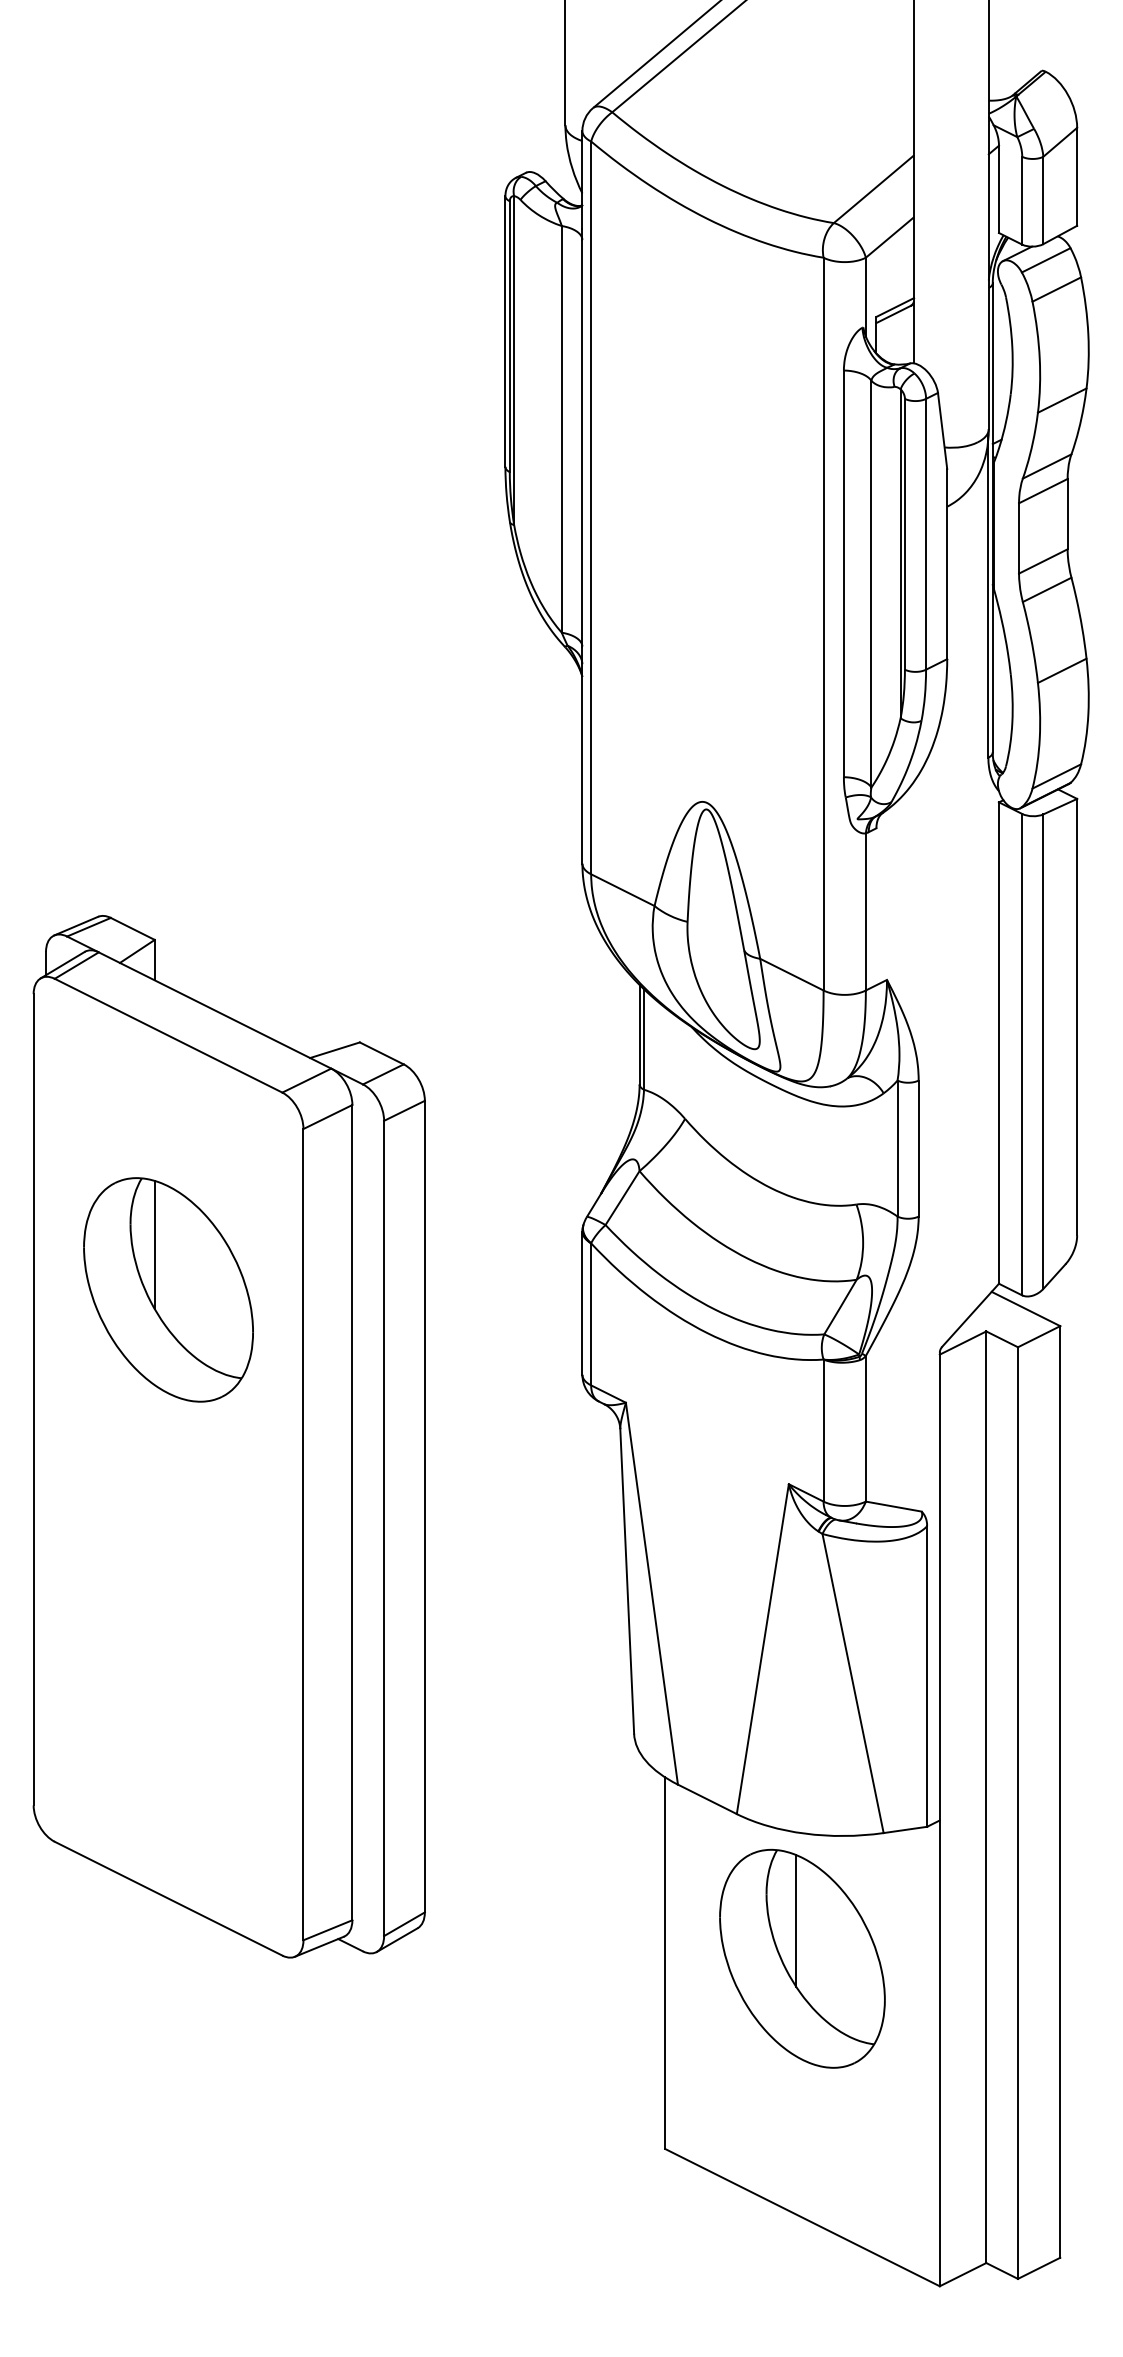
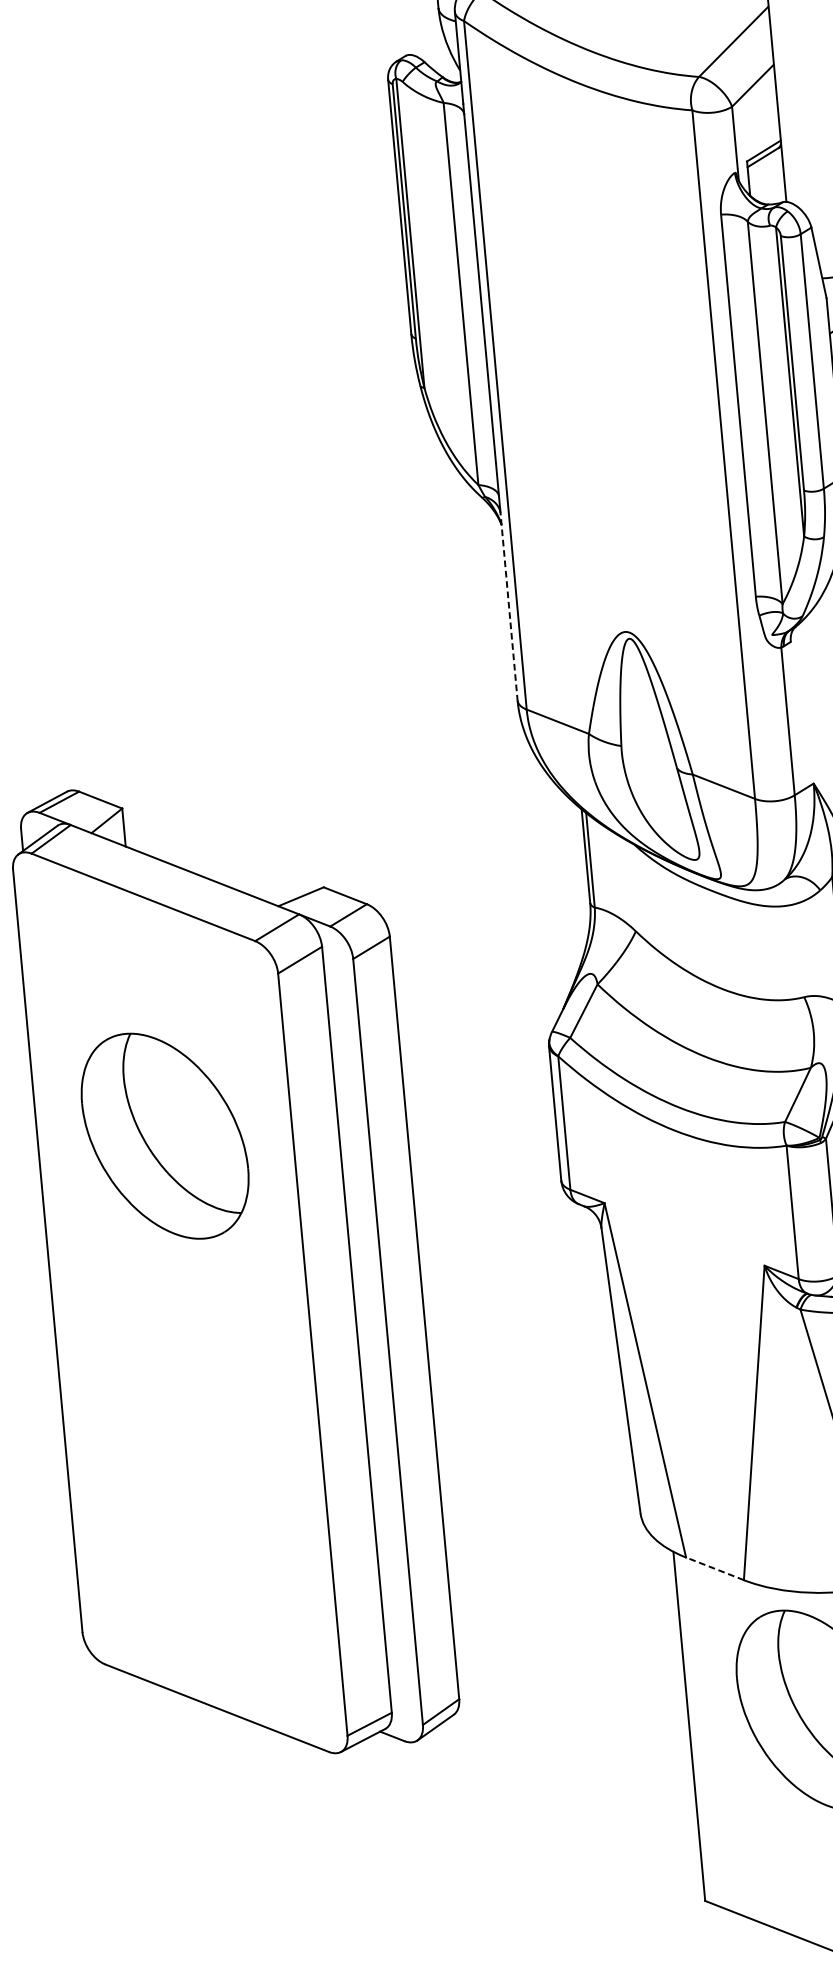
line: (582, 761) -> (508, 604), solid -> dashed
line: (154, 1244) -> (148, 1094), removed
line: (707, 1799) -> (715, 1568), solid -> dashed
line: (796, 1920) -> (809, 1675), removed

